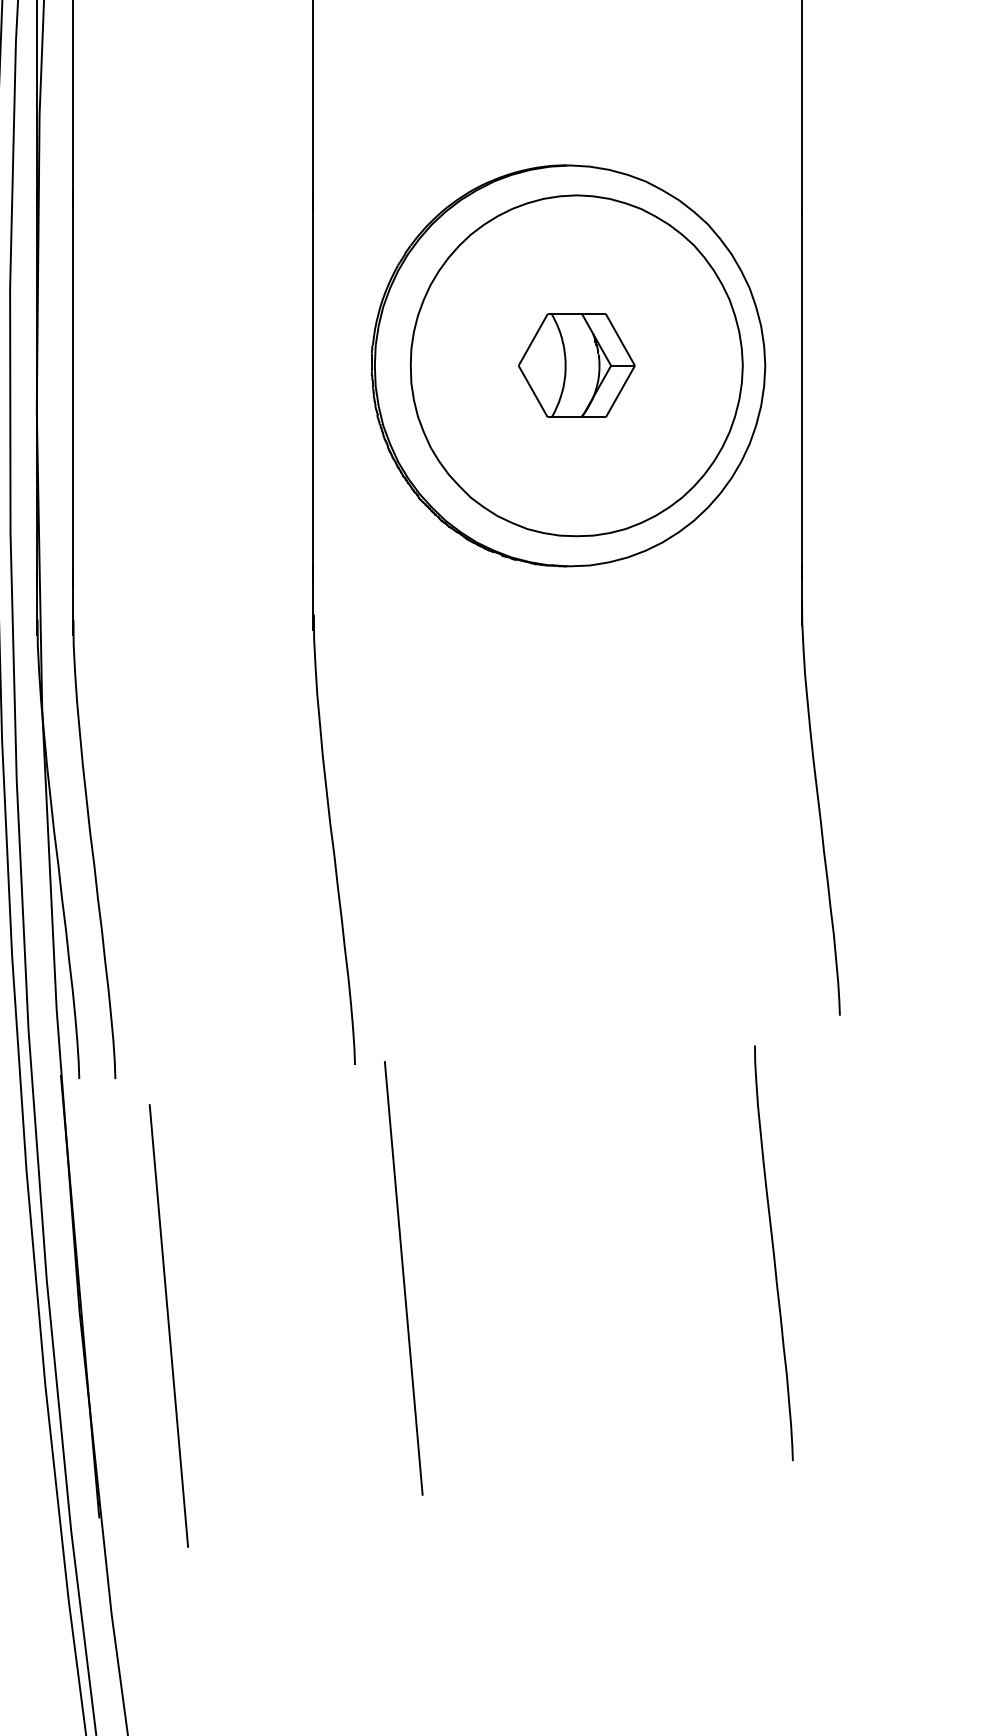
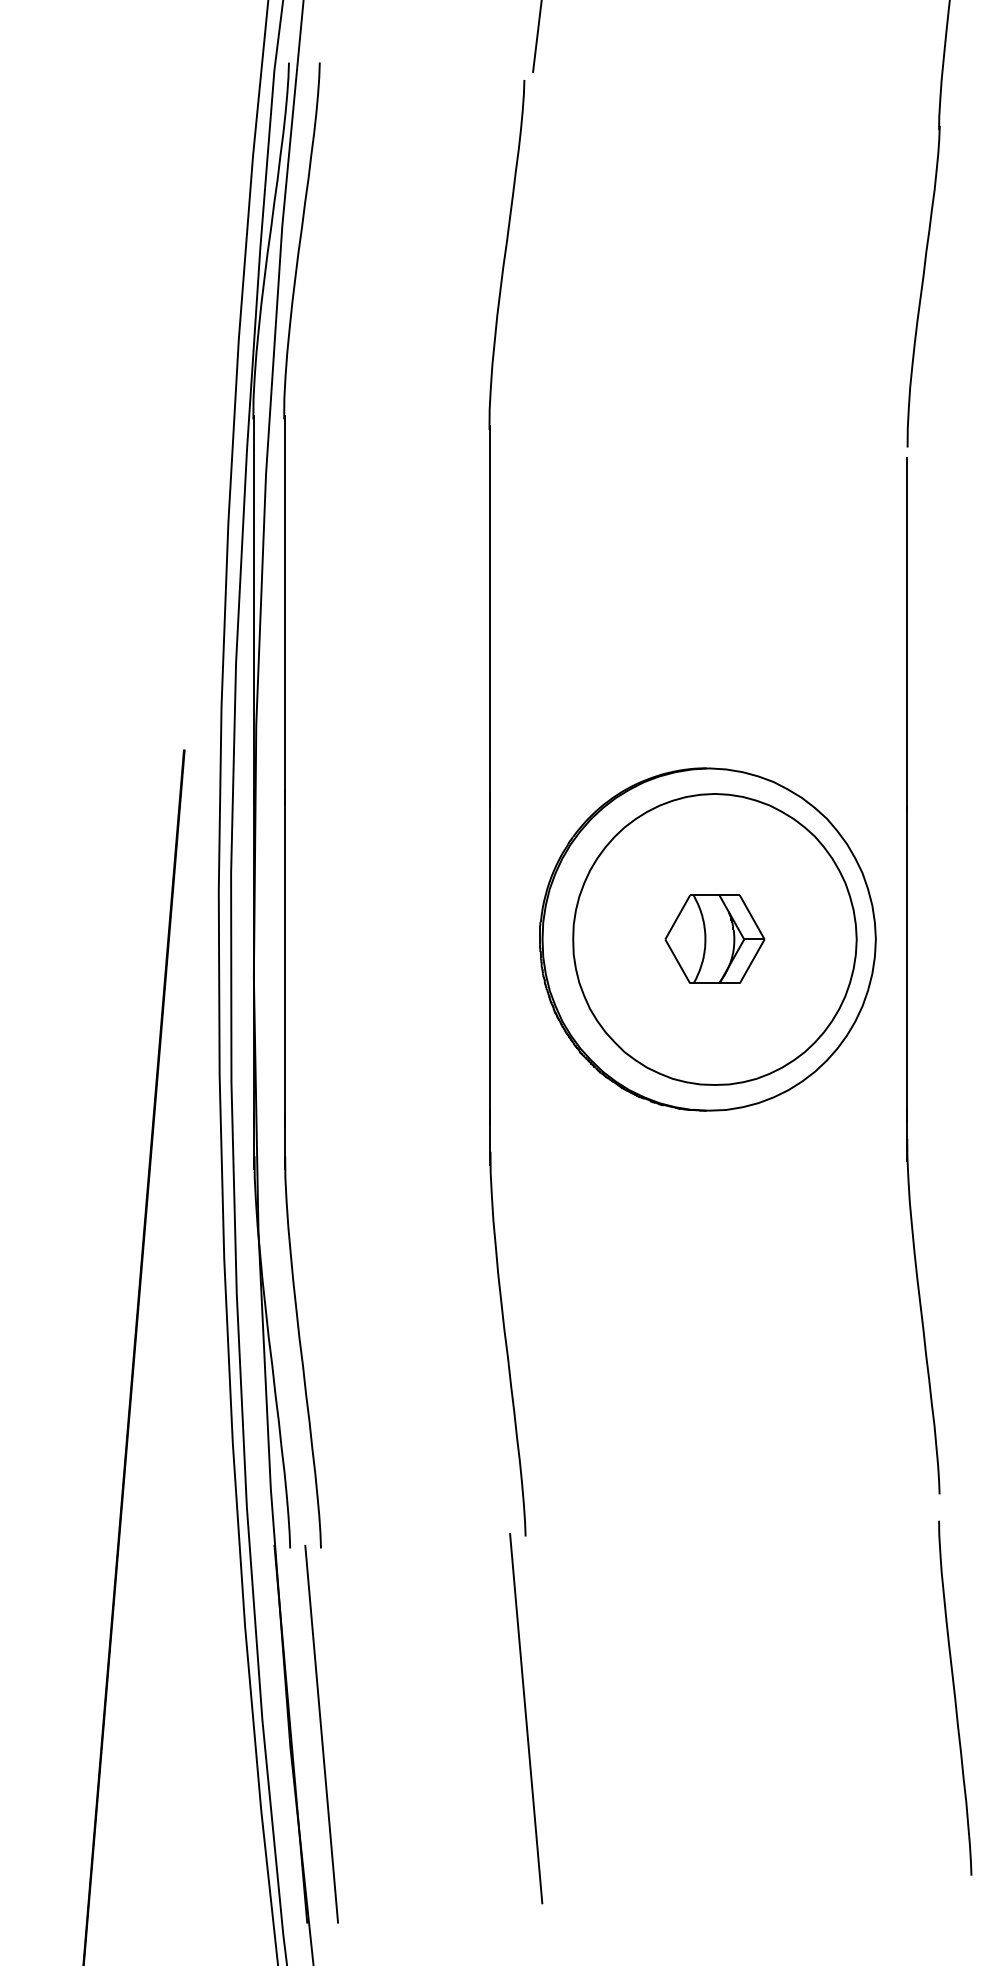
curve: (774, 1252) -> (955, 1697), moved
line: (404, 1278) -> (526, 1718), moved
line: (168, 1325) -> (321, 1733), moved

